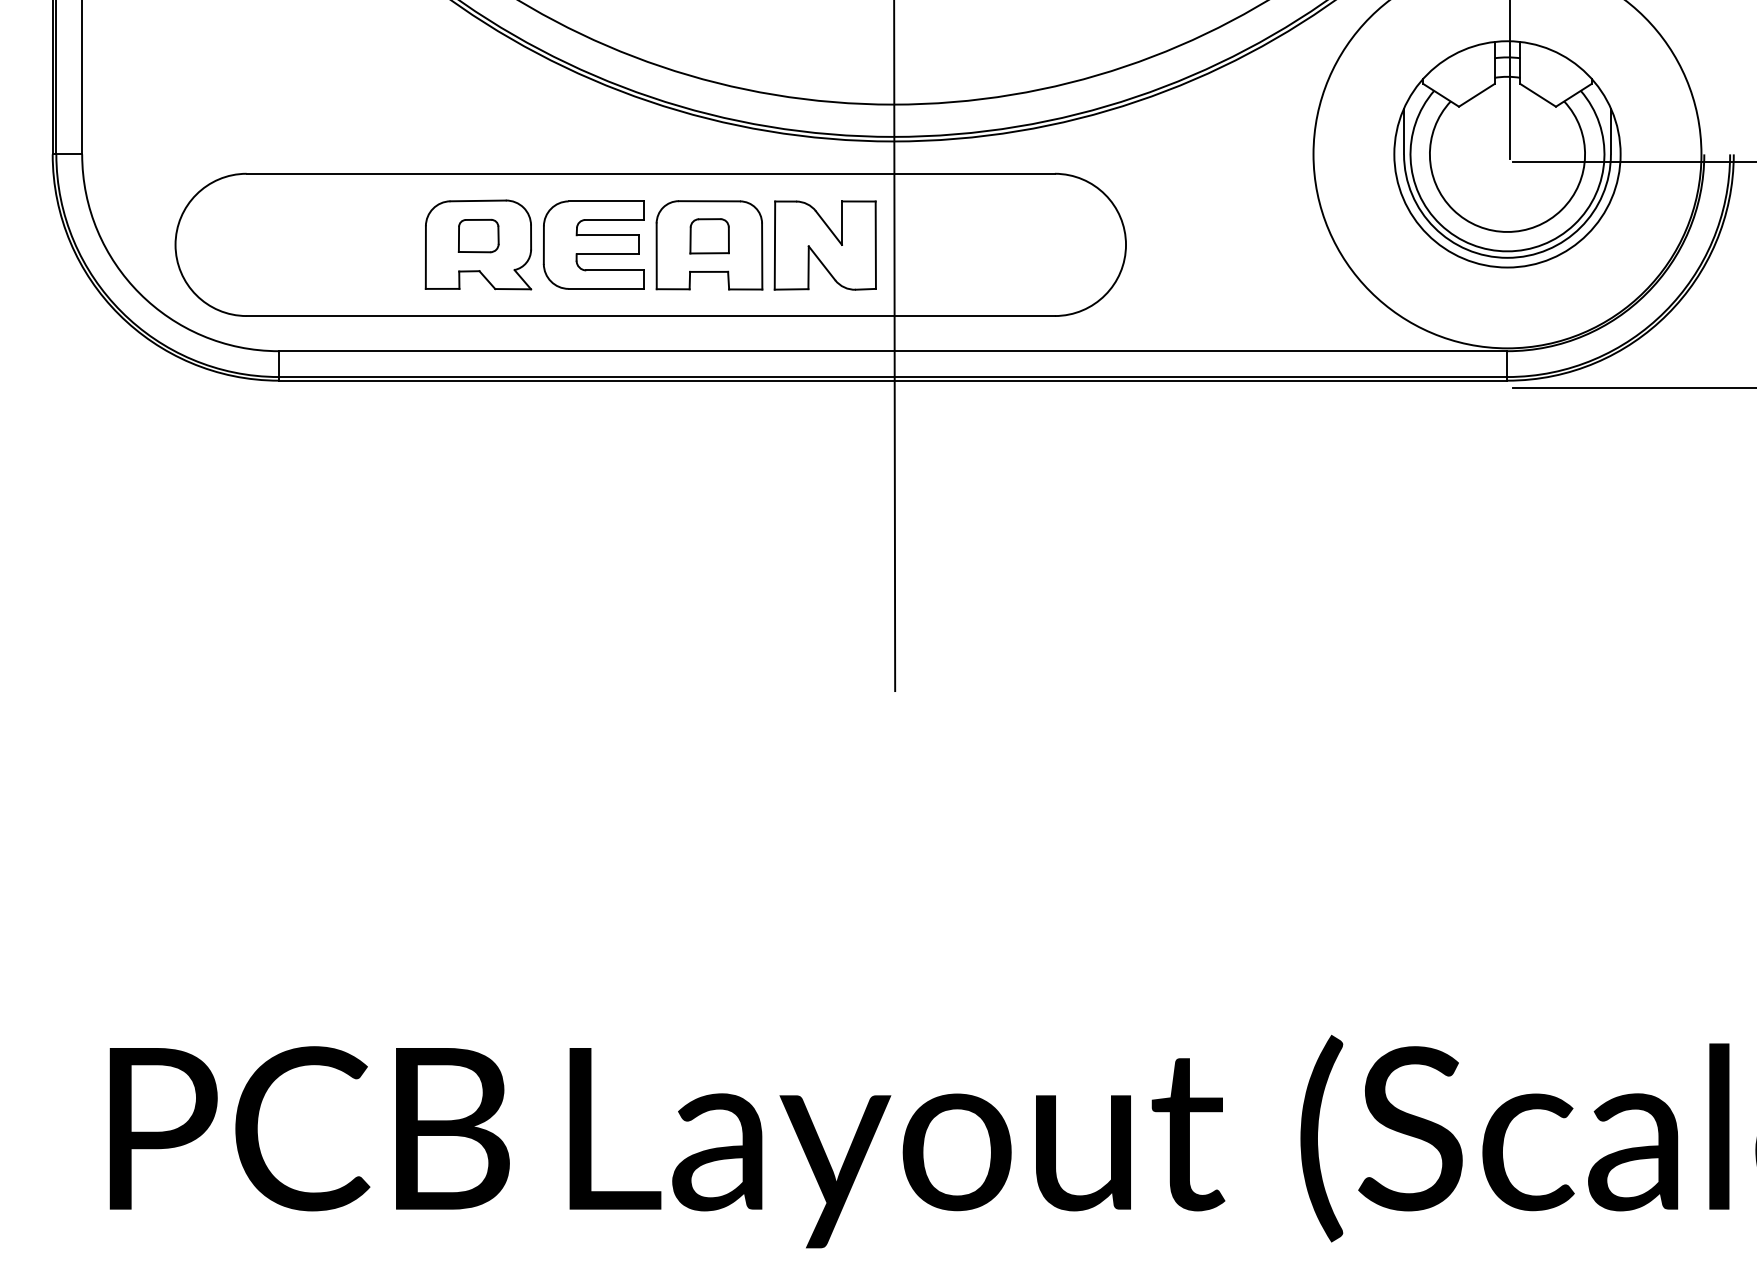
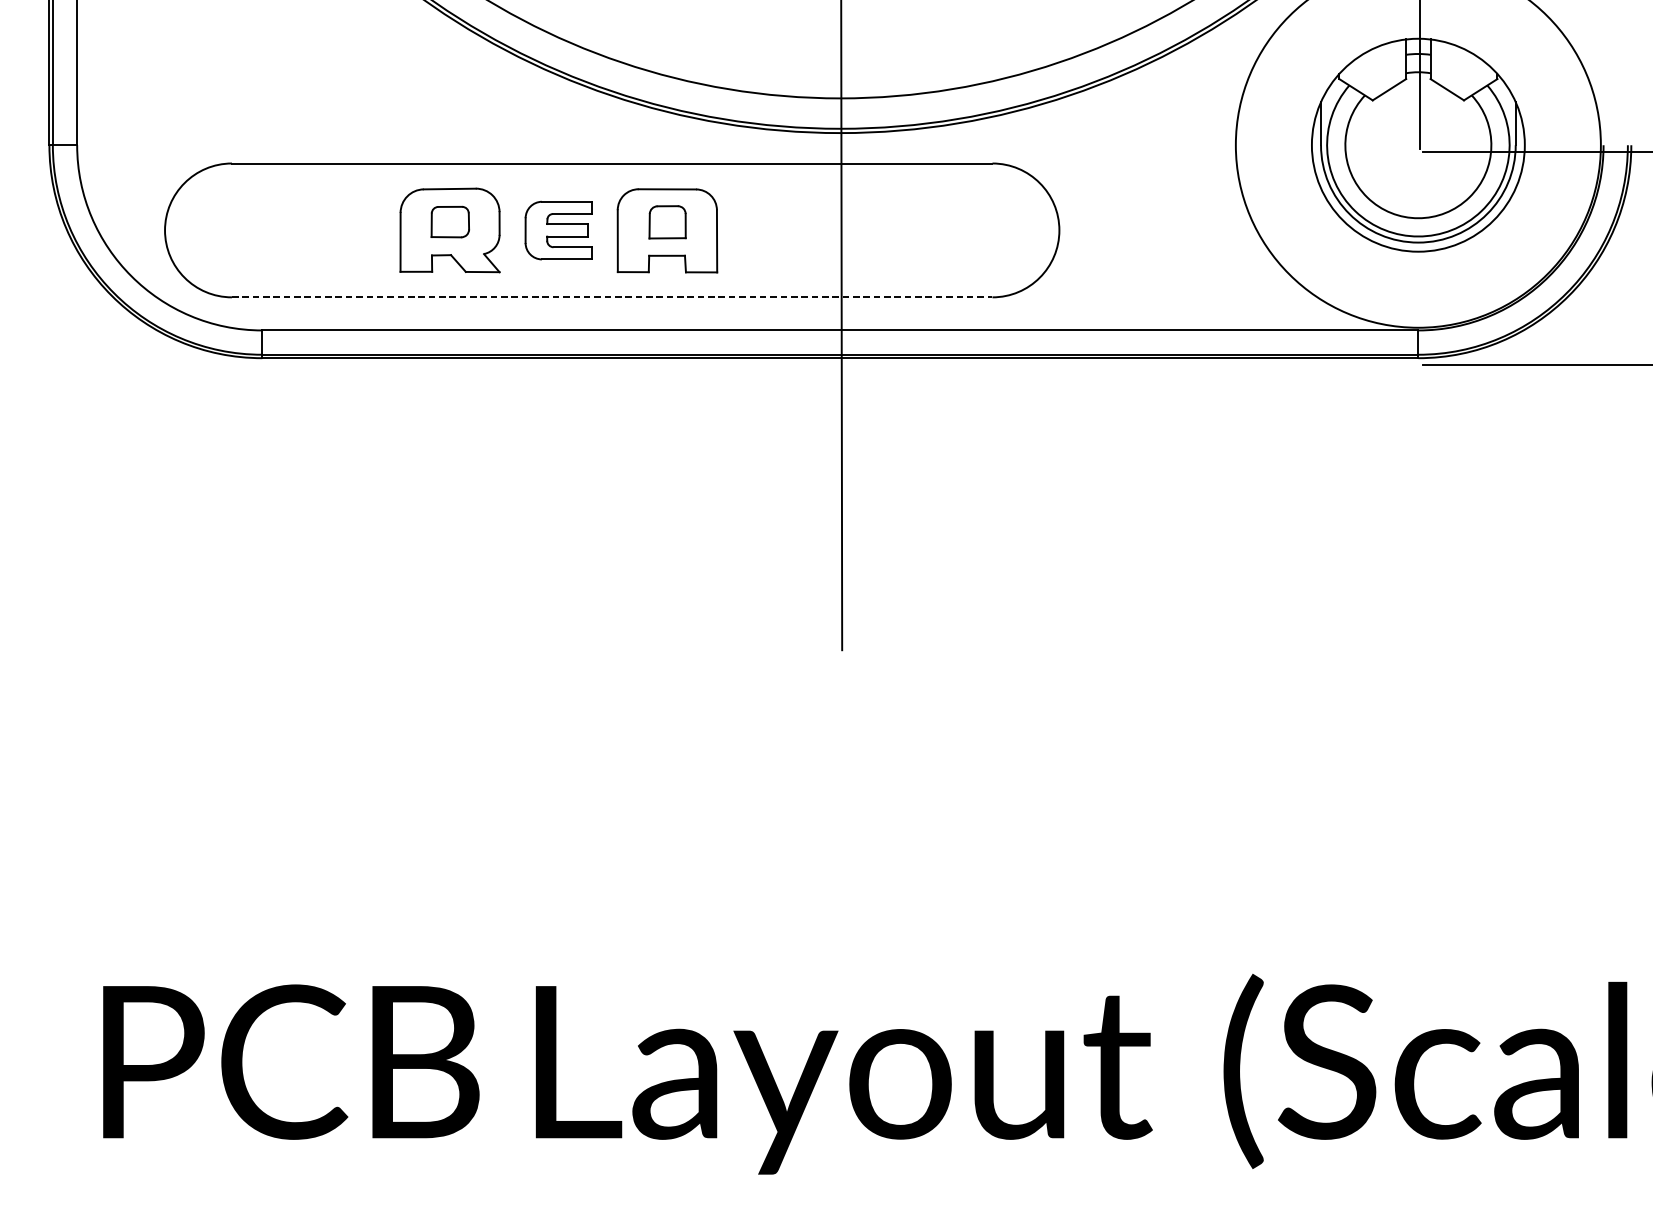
part: (593, 244) -> (558, 230), size x0.7
part: (824, 245) -> (775, 230), removed
line: (651, 316) -> (612, 297), solid -> dashed

